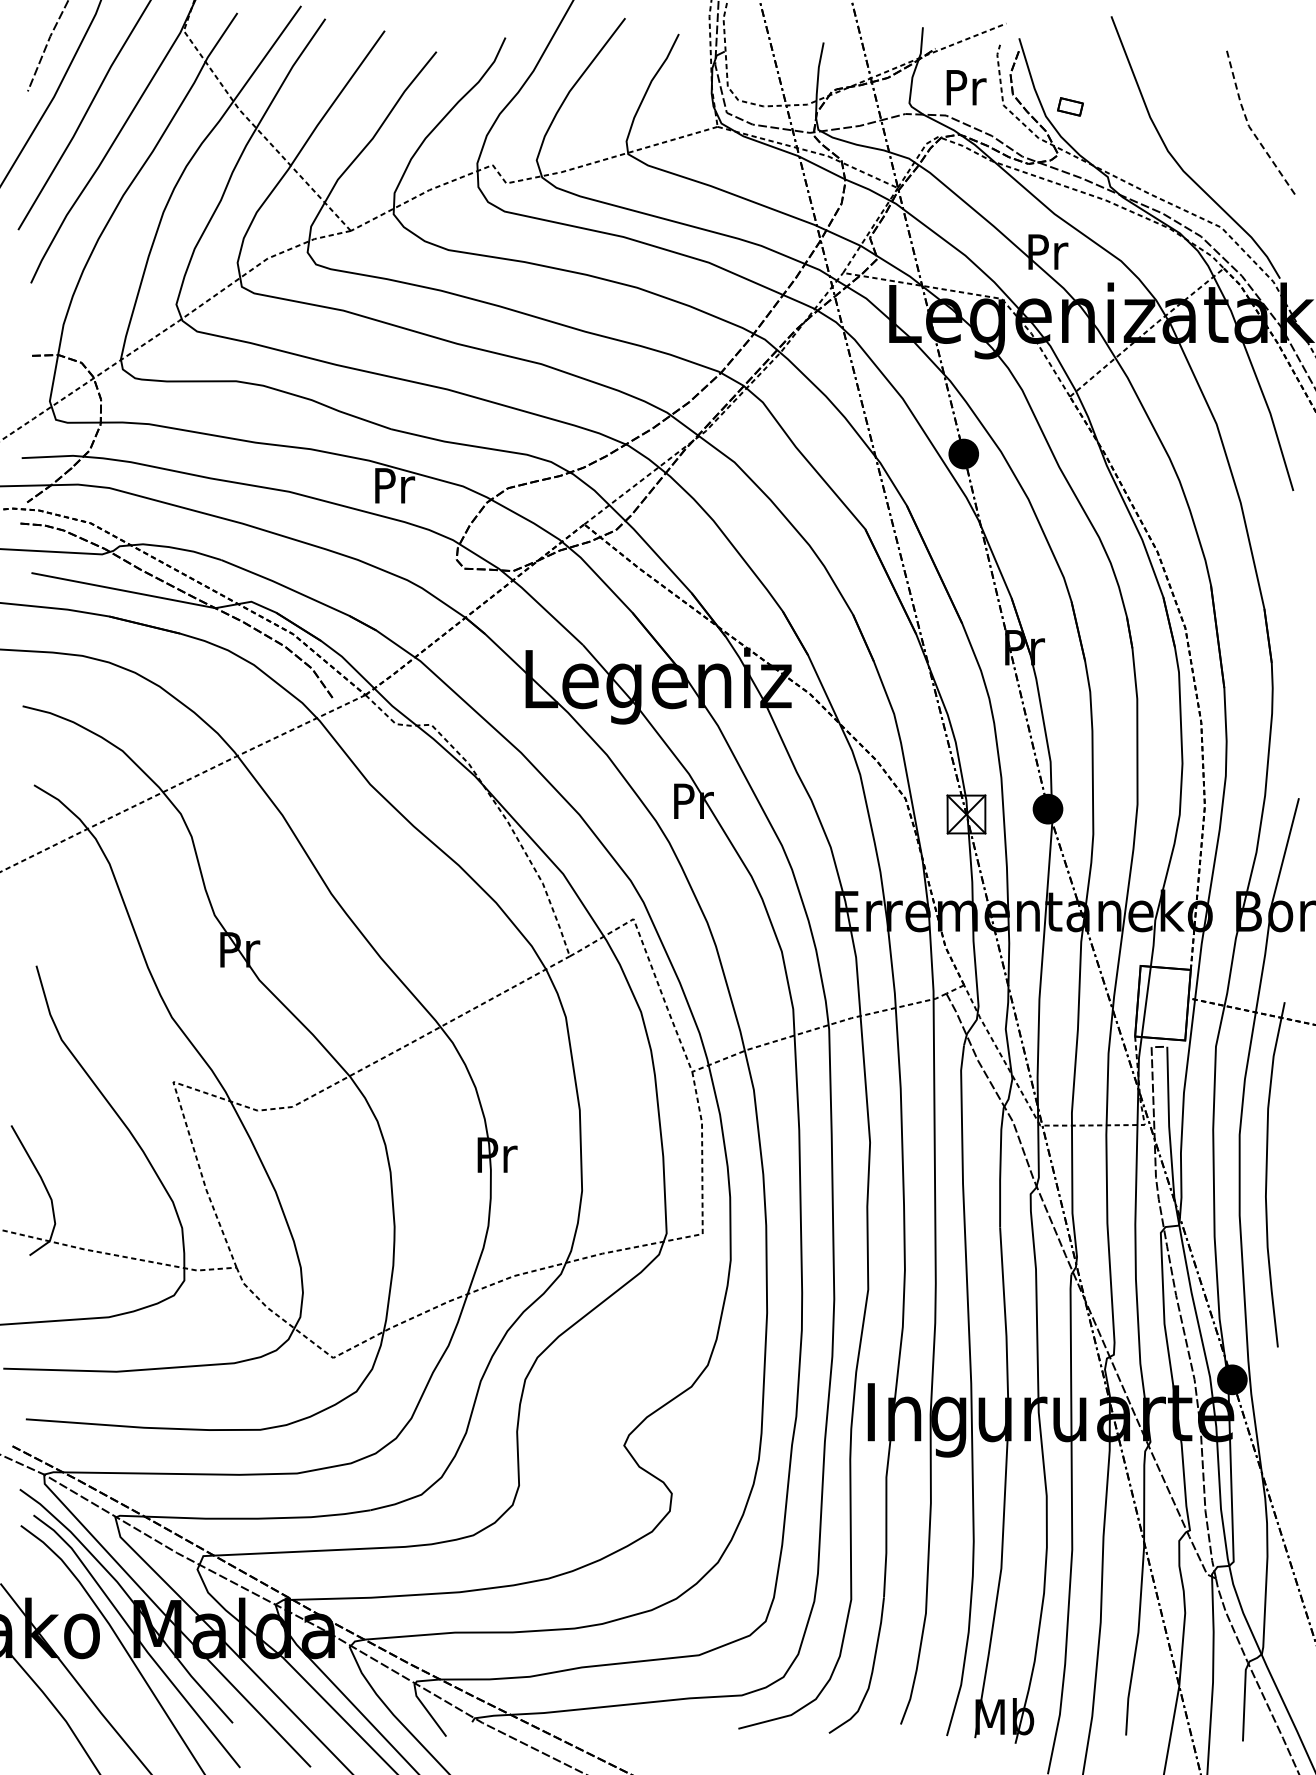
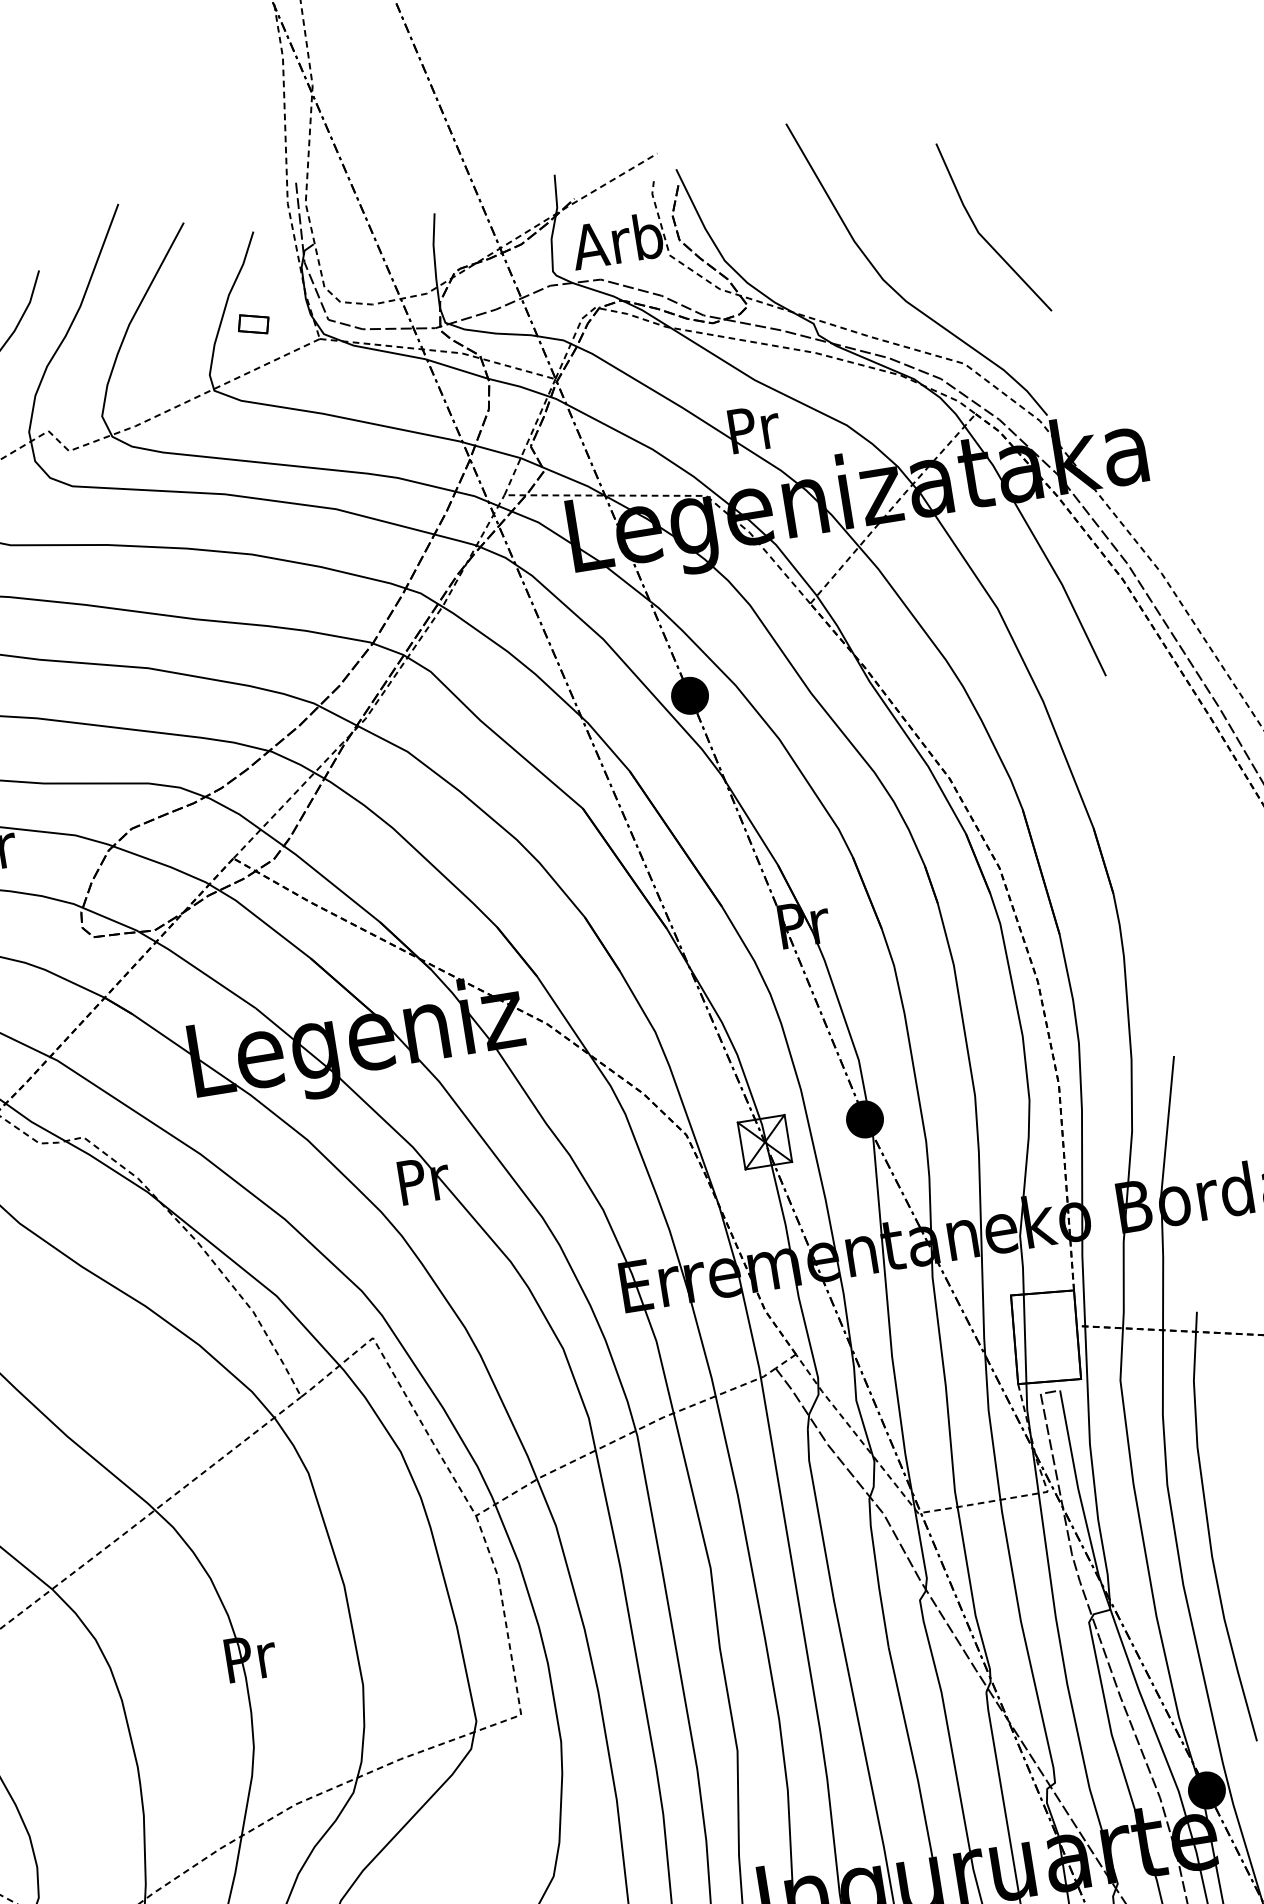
text: (963, 86) -> (616, 240), Pr -> Arb
part: (1070, 106) -> (253, 323), moved
line: (1250, 127) -> (980, 233), dashed -> solid

